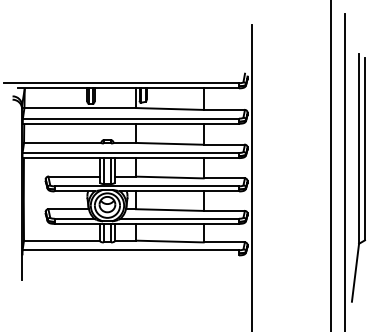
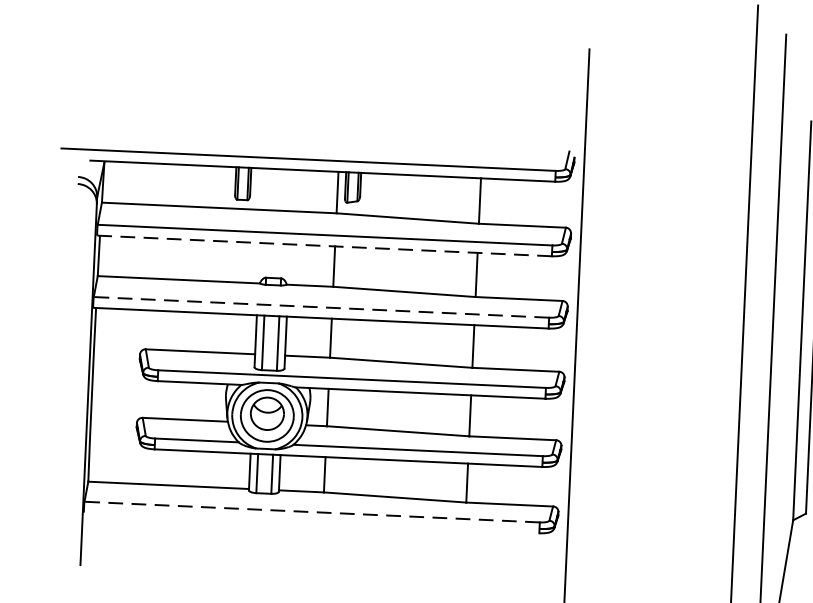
line: (130, 123) -> (323, 245), solid -> dashed
line: (130, 152) -> (320, 306), solid -> dashed
line: (130, 250) -> (311, 512), solid -> dashed

